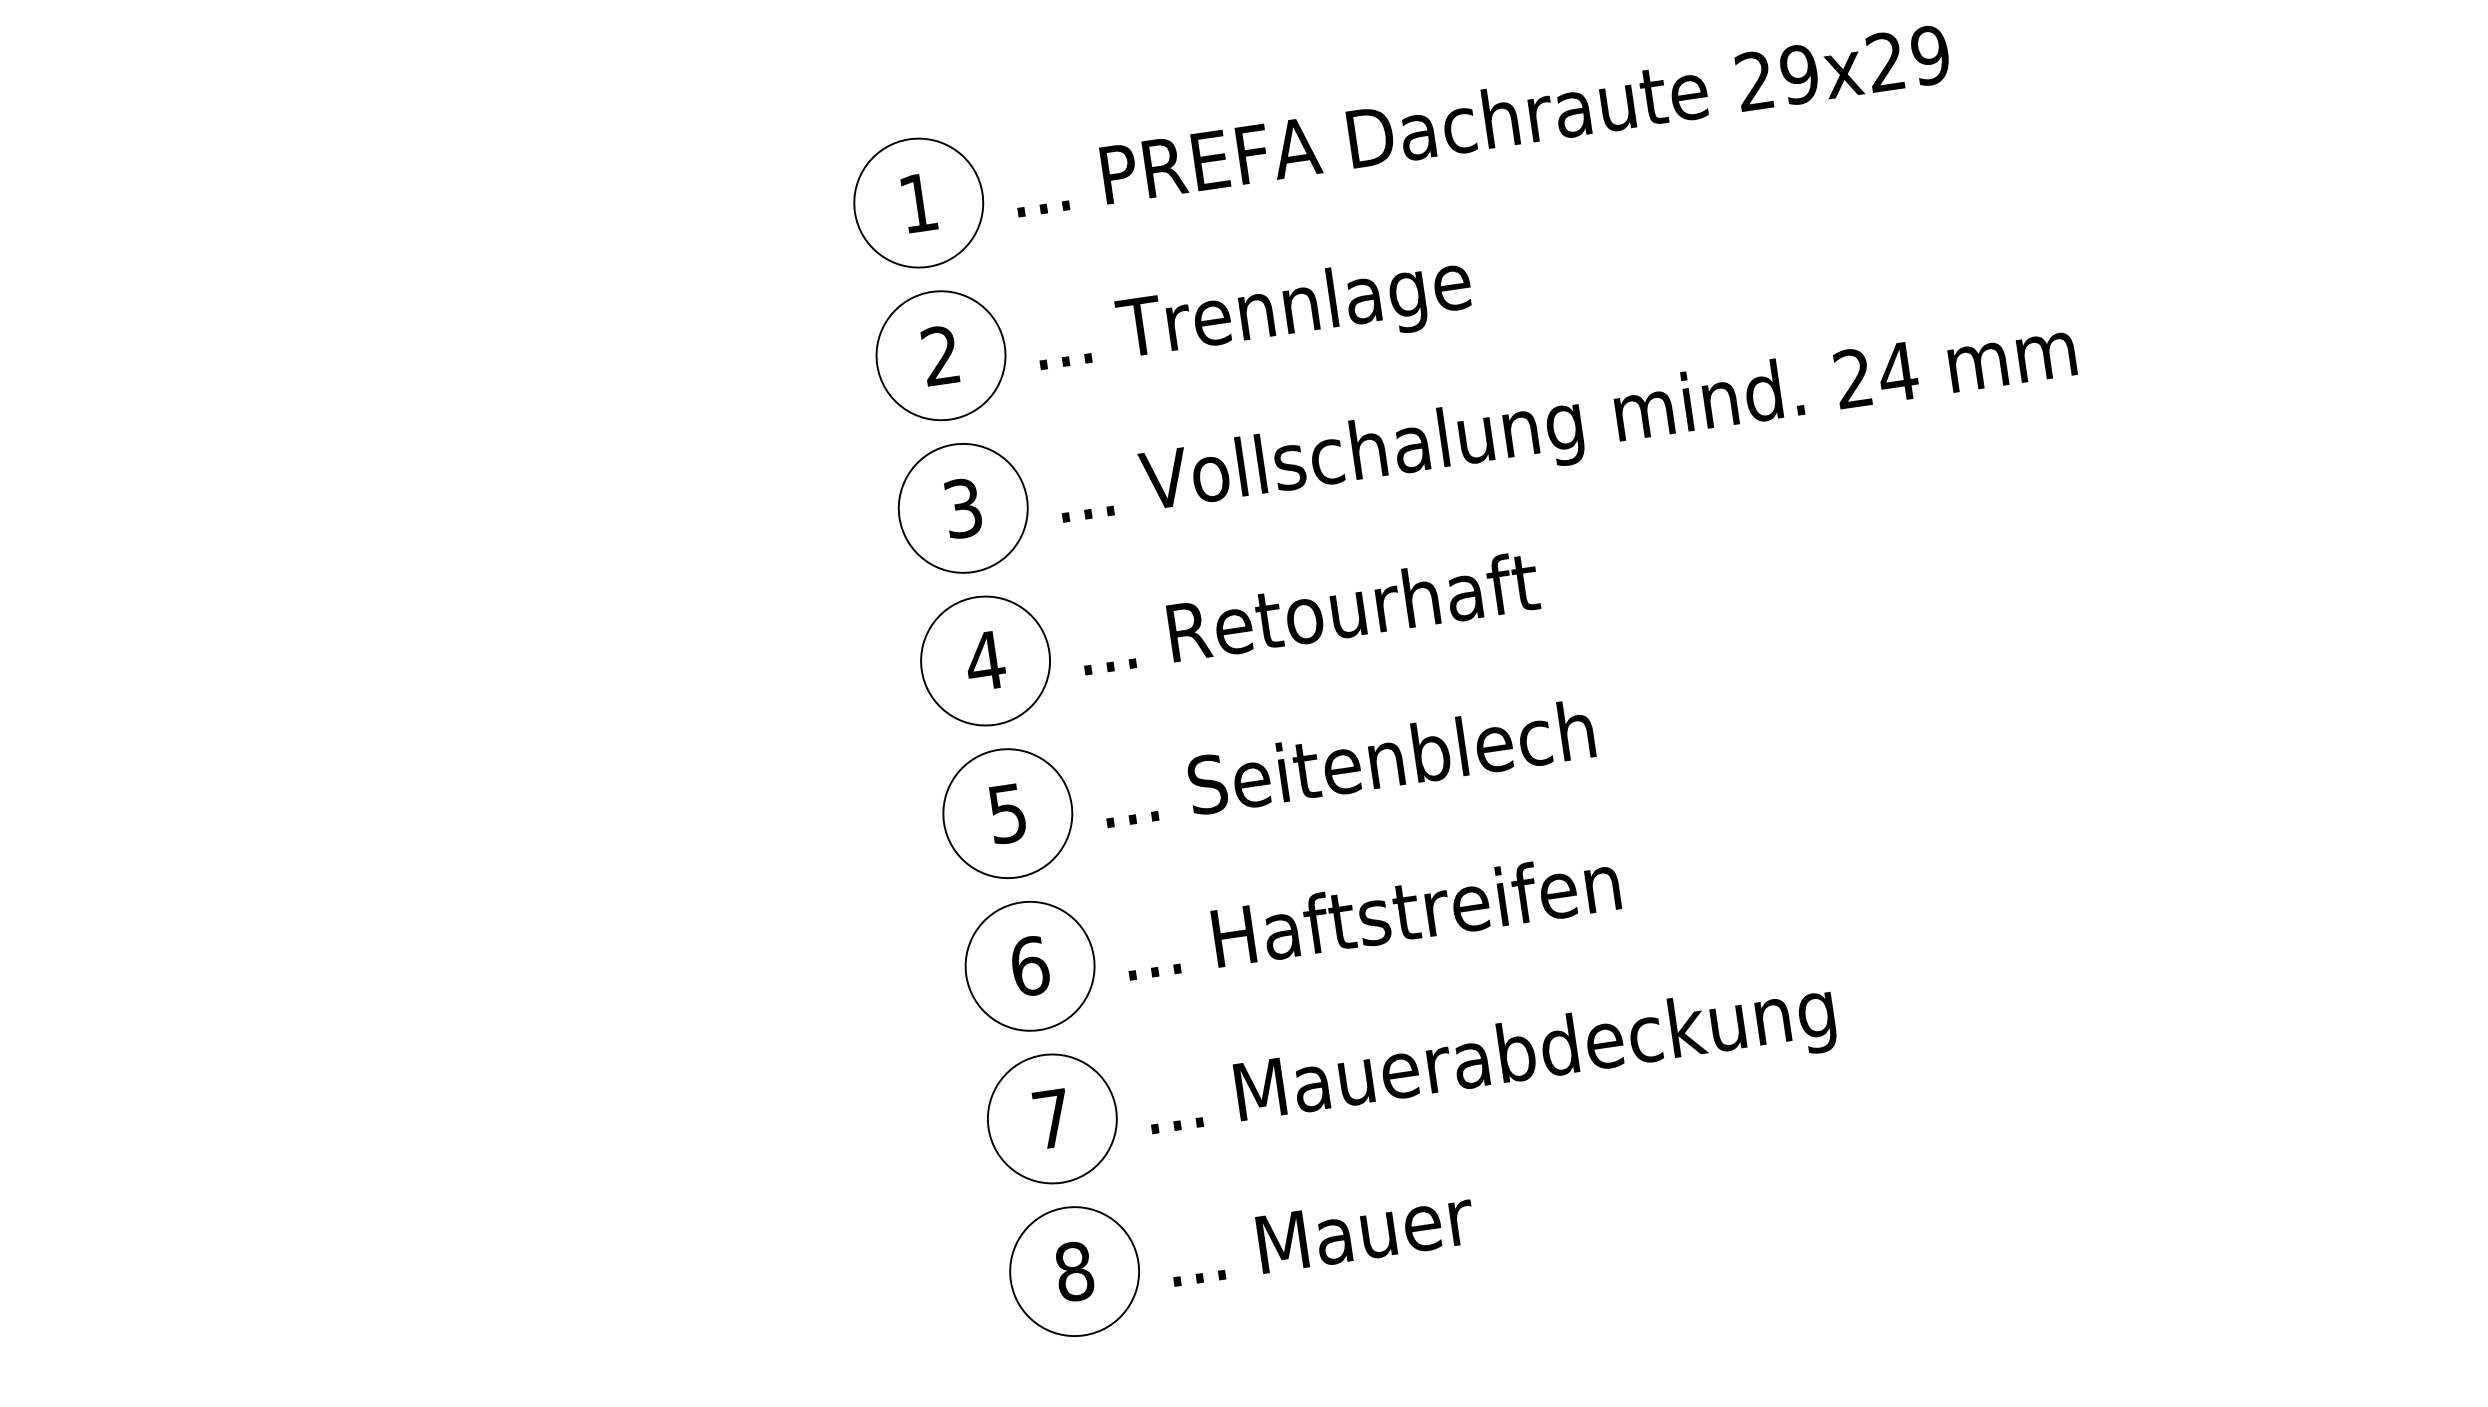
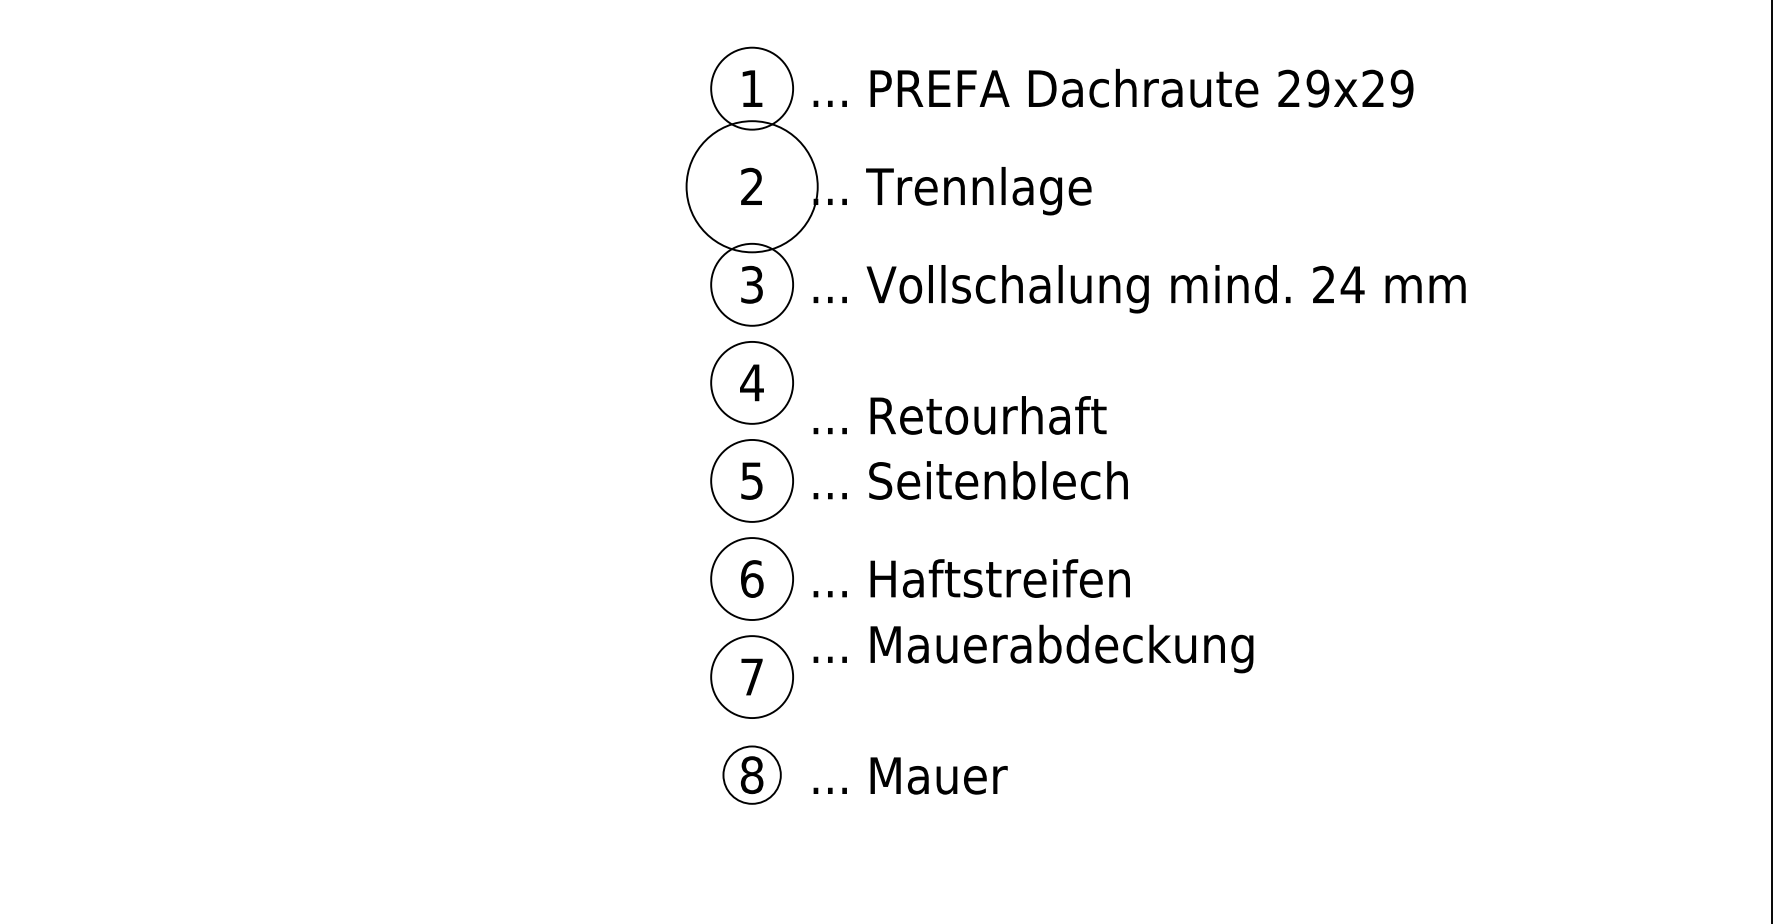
circle: (941, 355) -> (752, 186), size x1.6
text: (1308, 613) -> (959, 415), moved
text: (1491, 1061) -> (1033, 648), moved
circle: (1075, 1272) -> (752, 775), size x0.7

